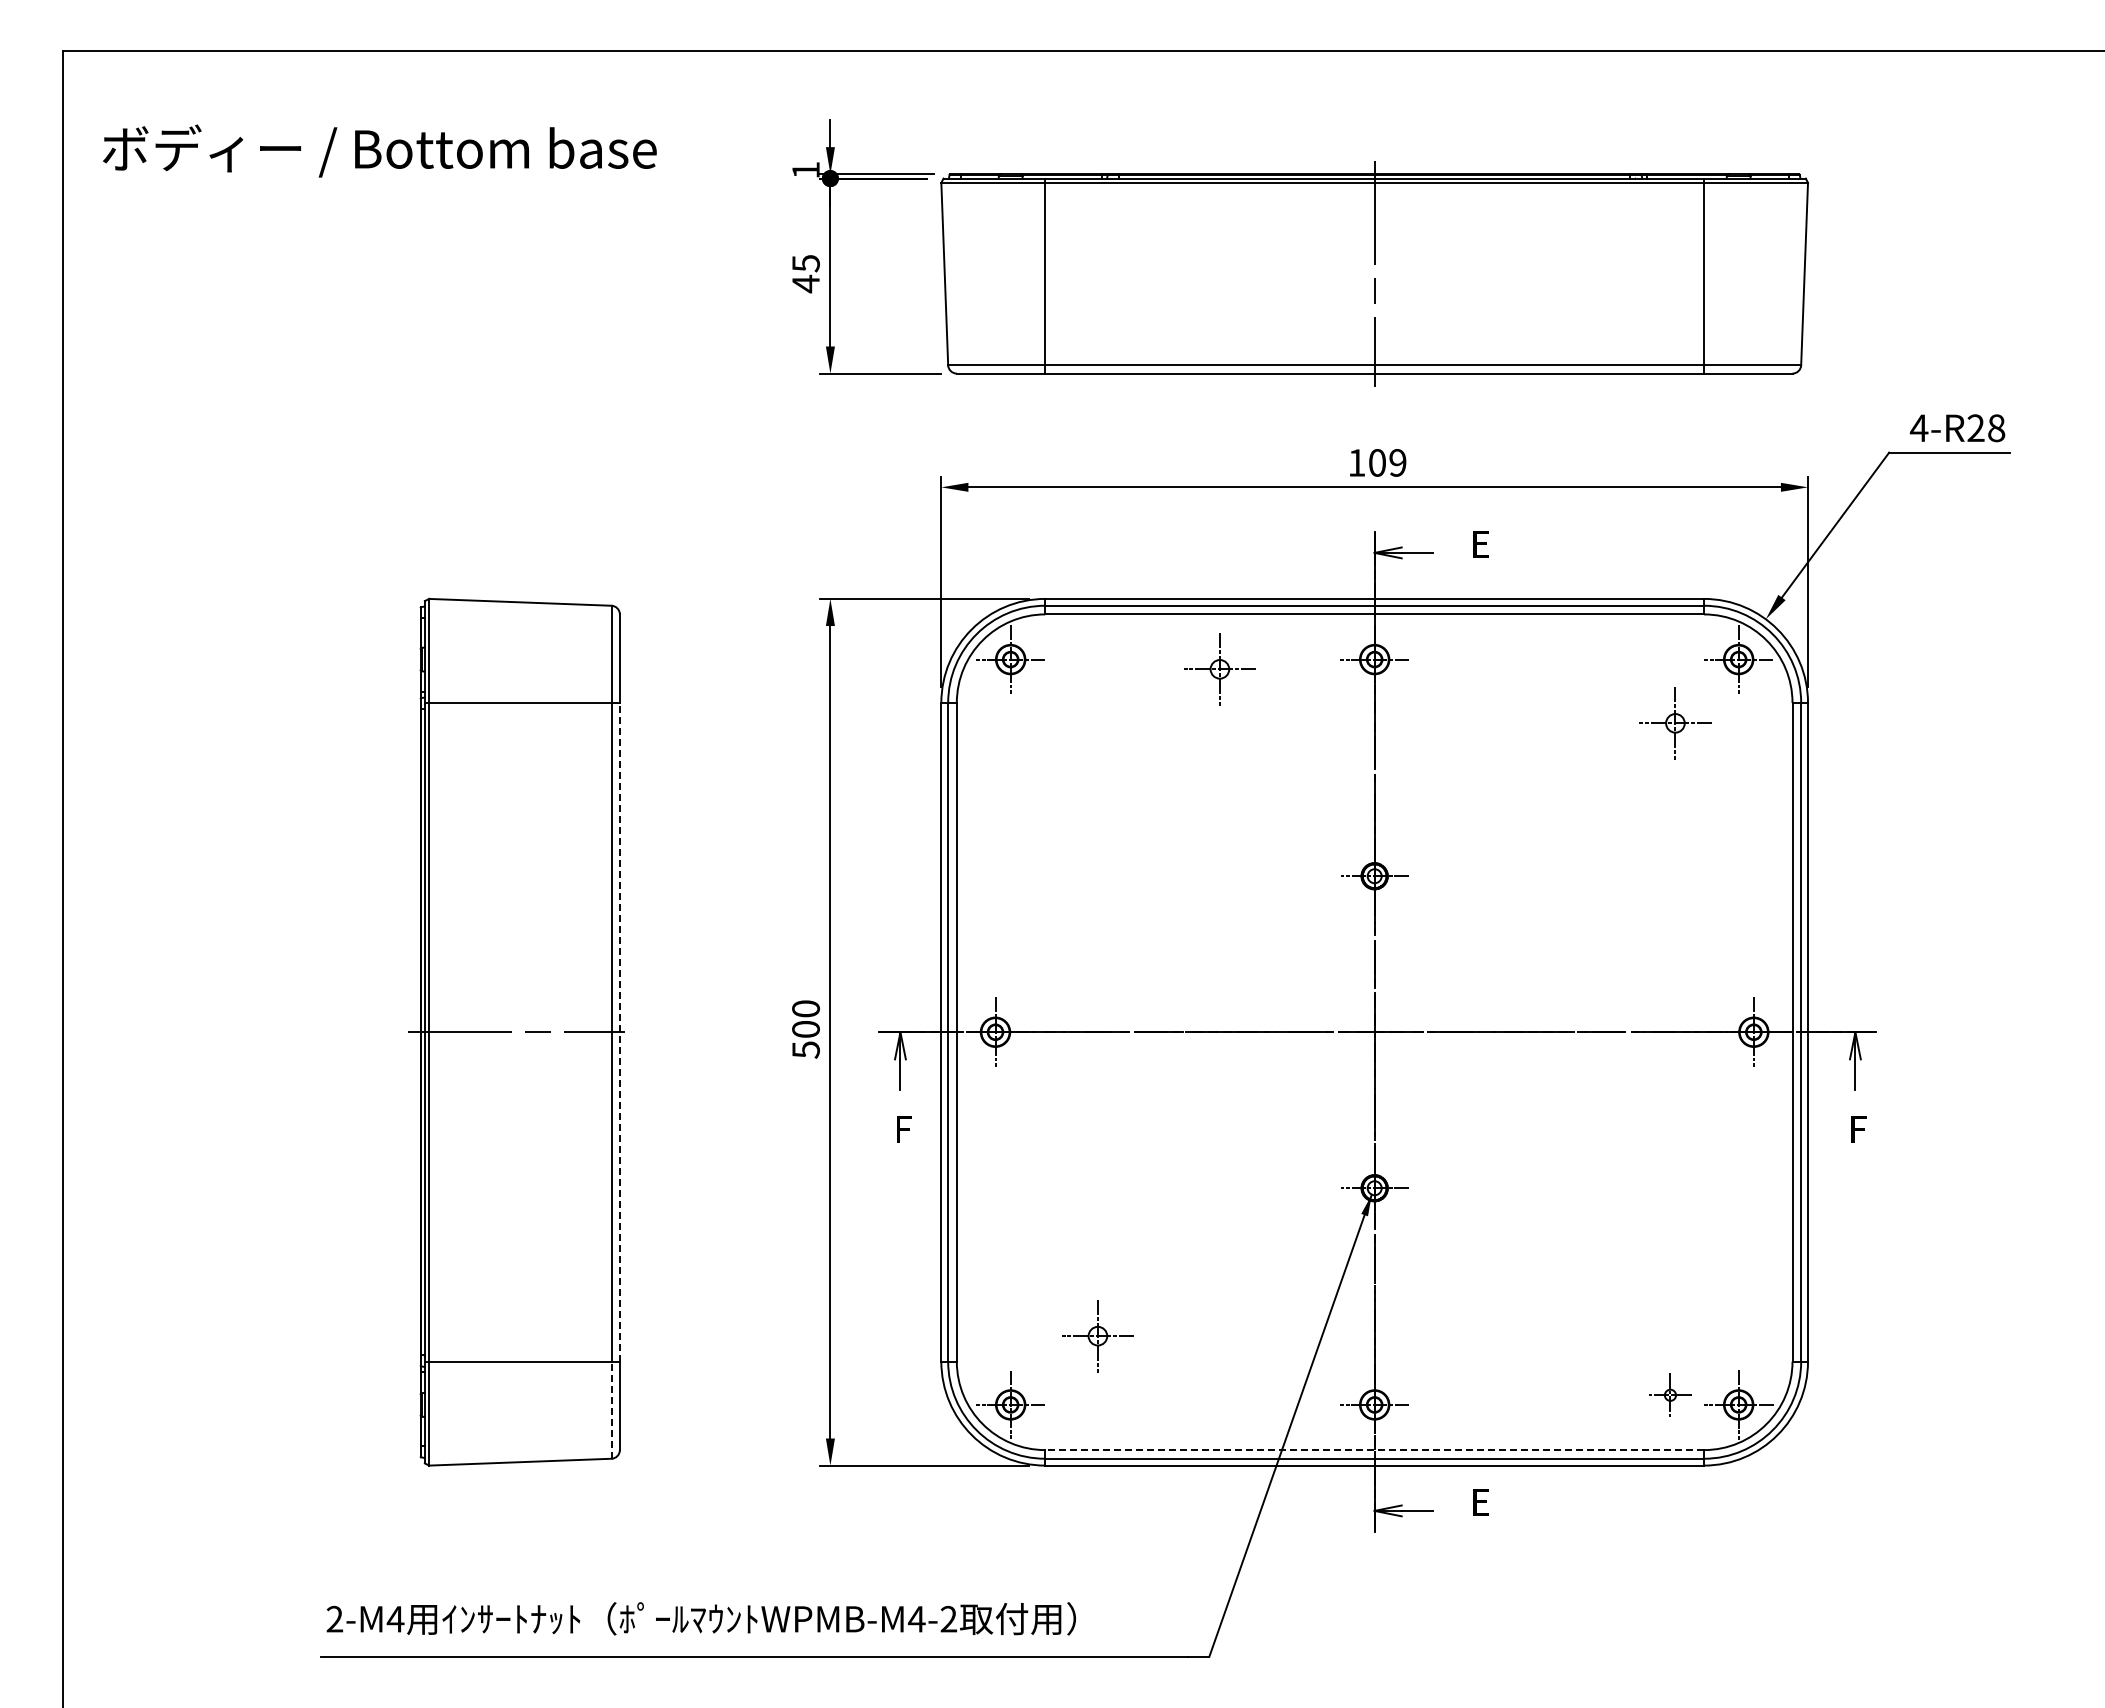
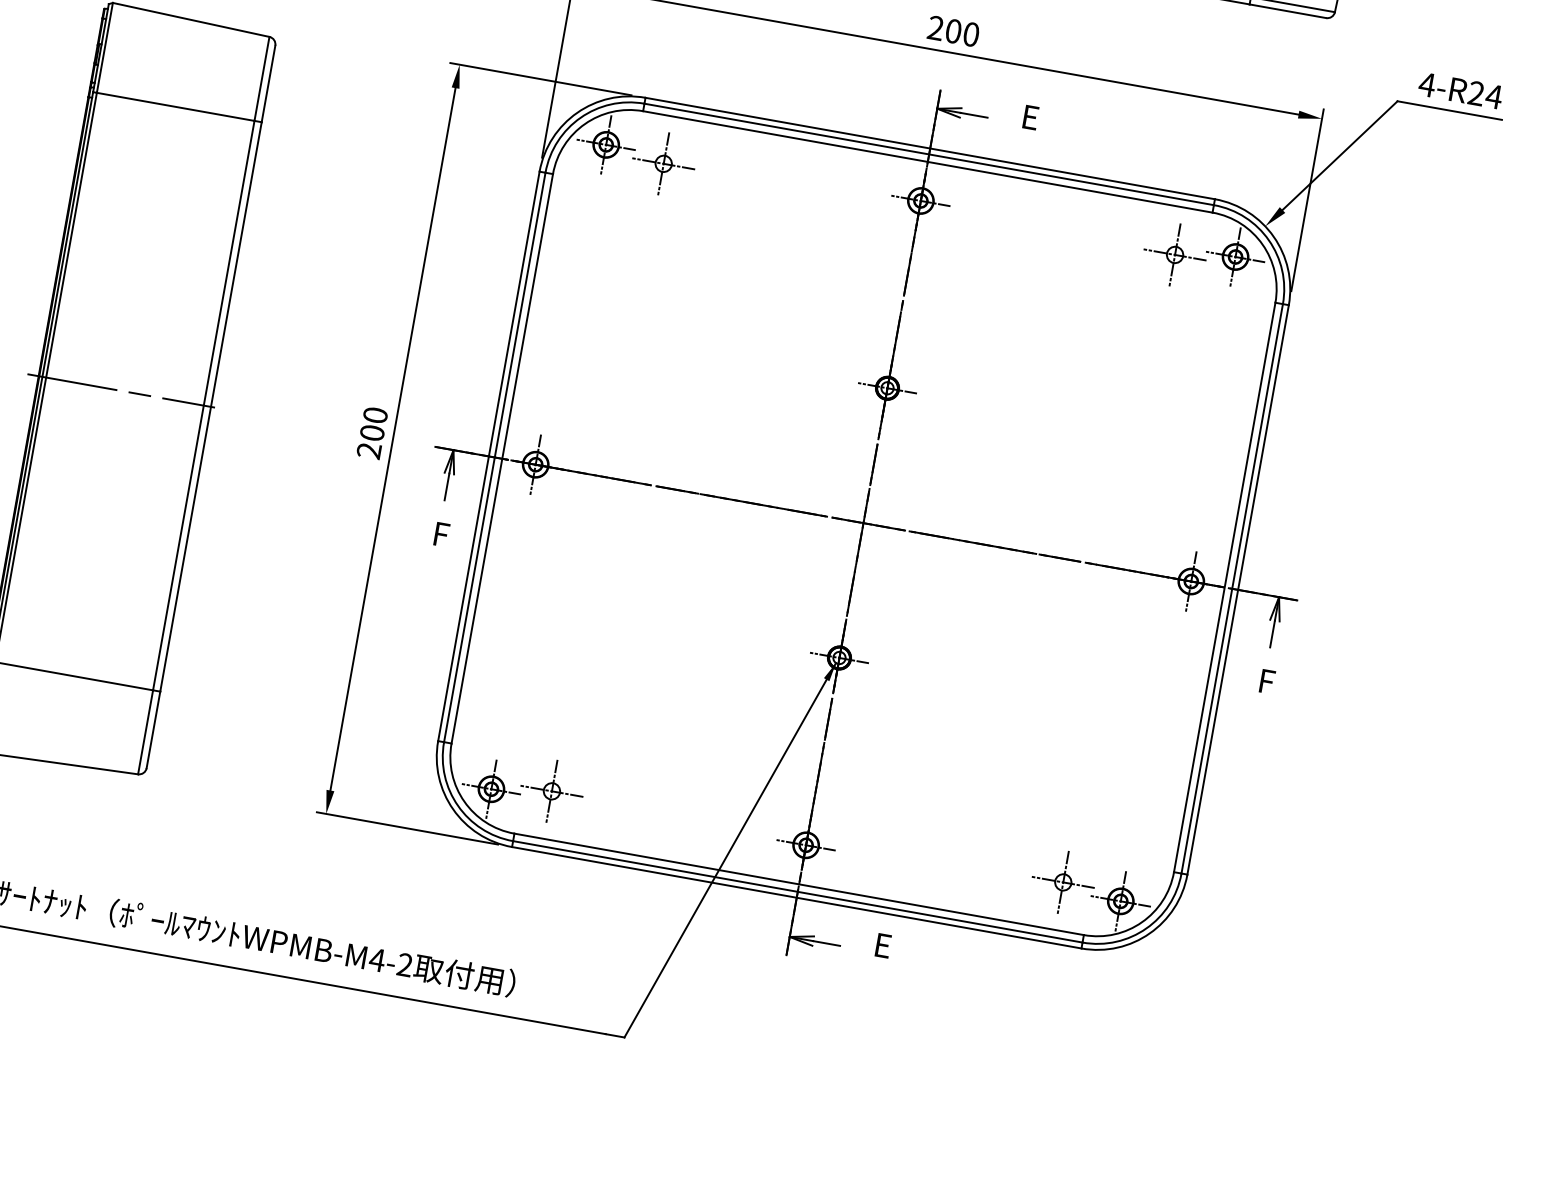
text: (1996, 428) -> (1494, 96), 4-R28 -> 4-R24
text: (1377, 462) -> (953, 31), 109 -> 200
part: (1219, 669) -> (663, 163), moved
part: (1675, 723) -> (1175, 255), moved
line: (619, 1031) -> (210, 406), dashed -> solid
text: (805, 1049) -> (368, 450), 500 -> 200
part: (1097, 1336) -> (551, 791), moved
part: (1670, 1395) -> (1063, 882), size x1.67
line: (611, 1410) -> (145, 732), dashed -> solid
line: (1374, 1450) -> (798, 884), dashed -> solid

